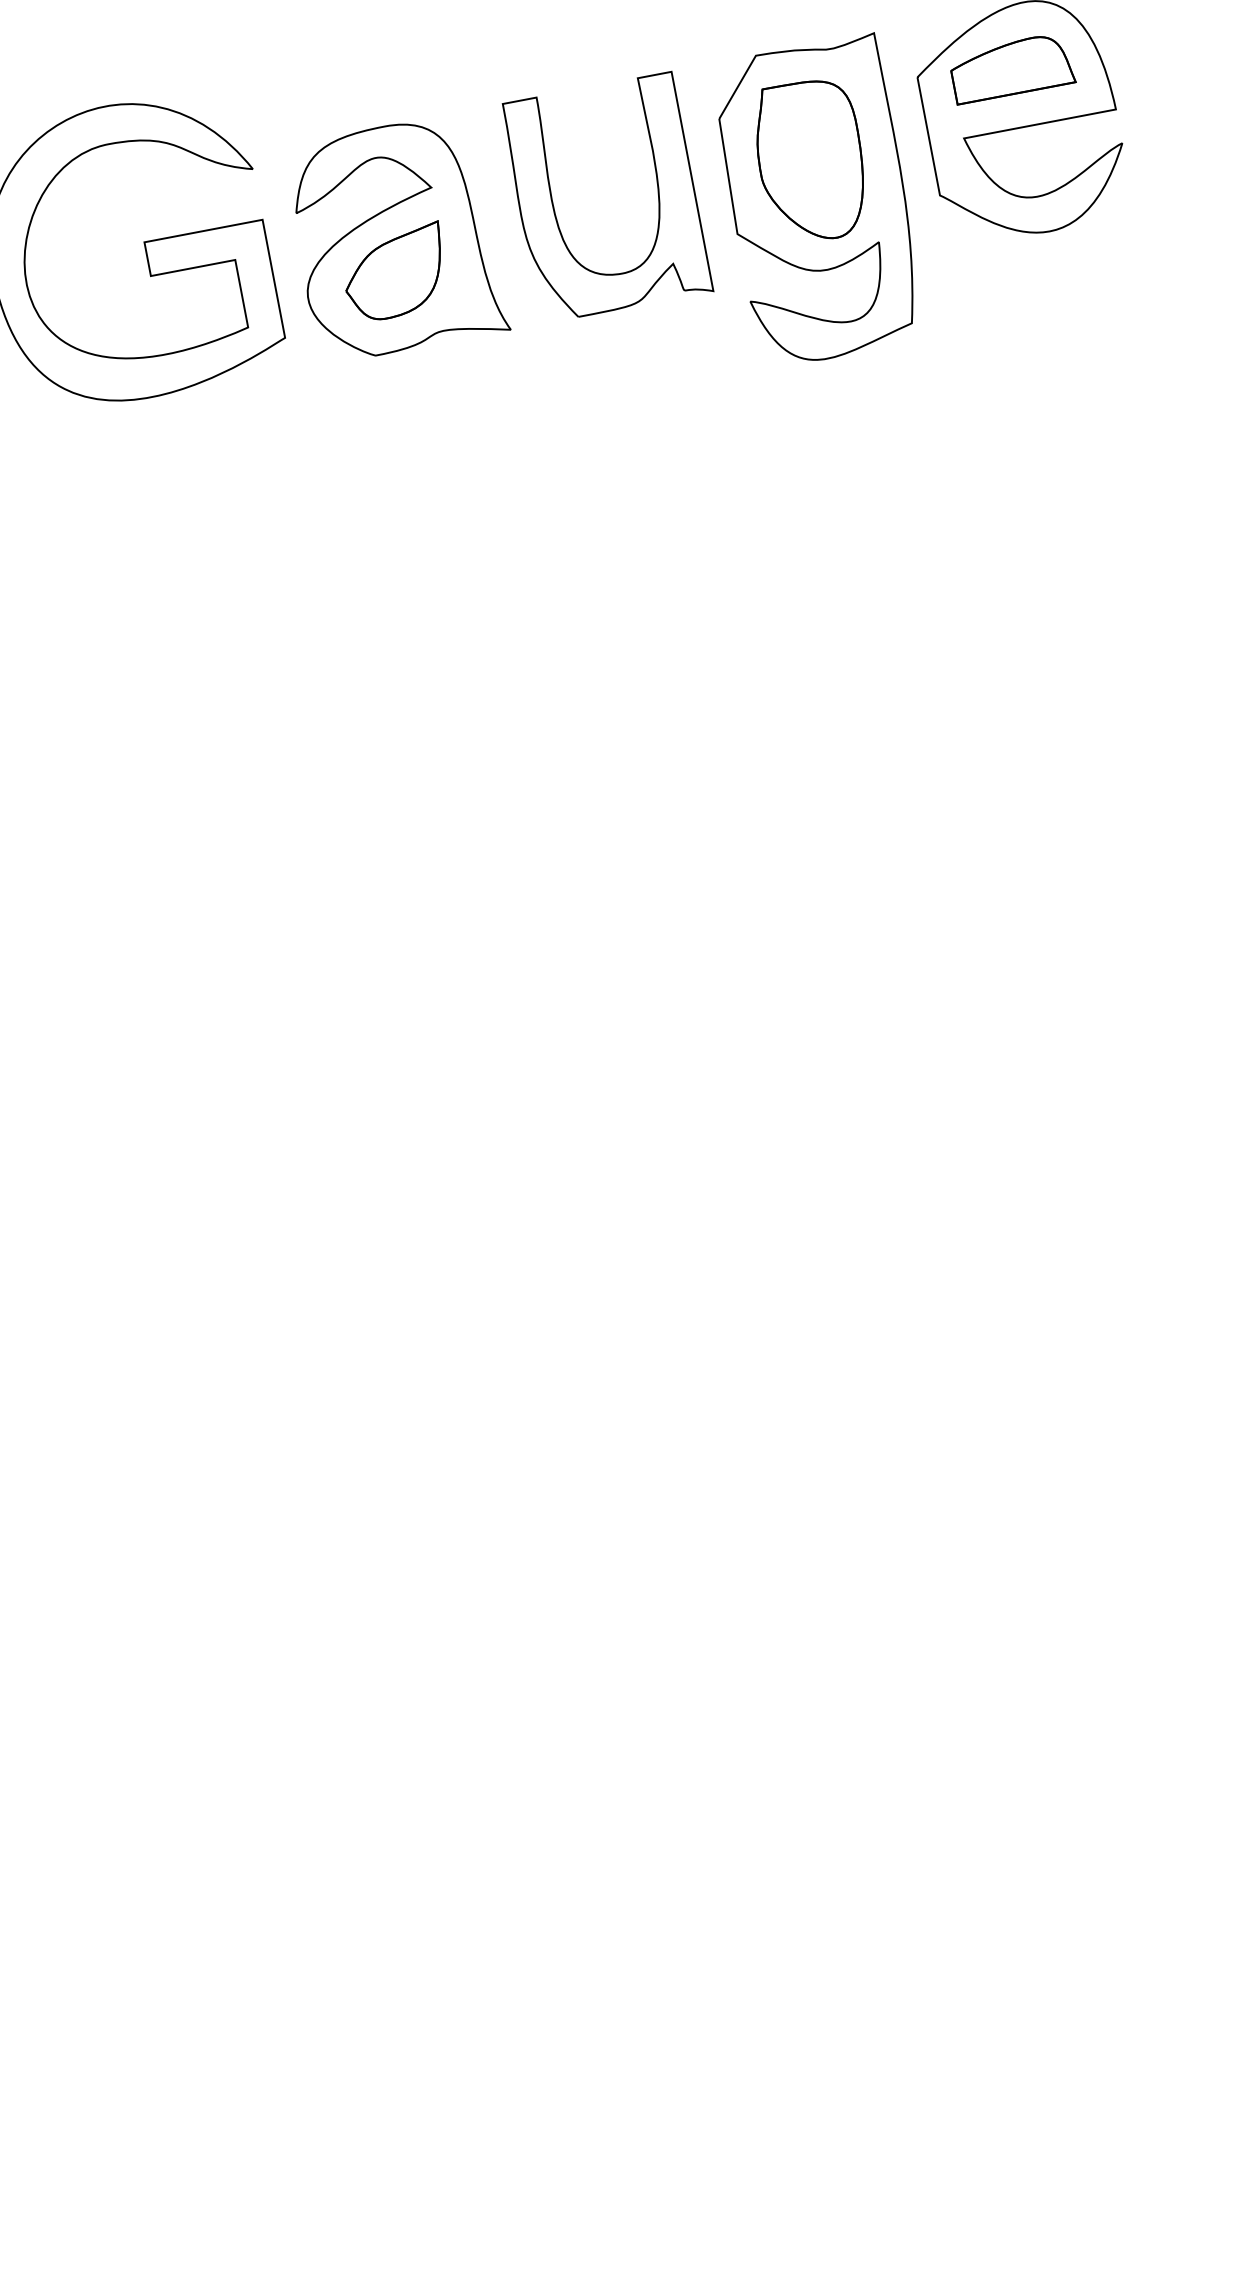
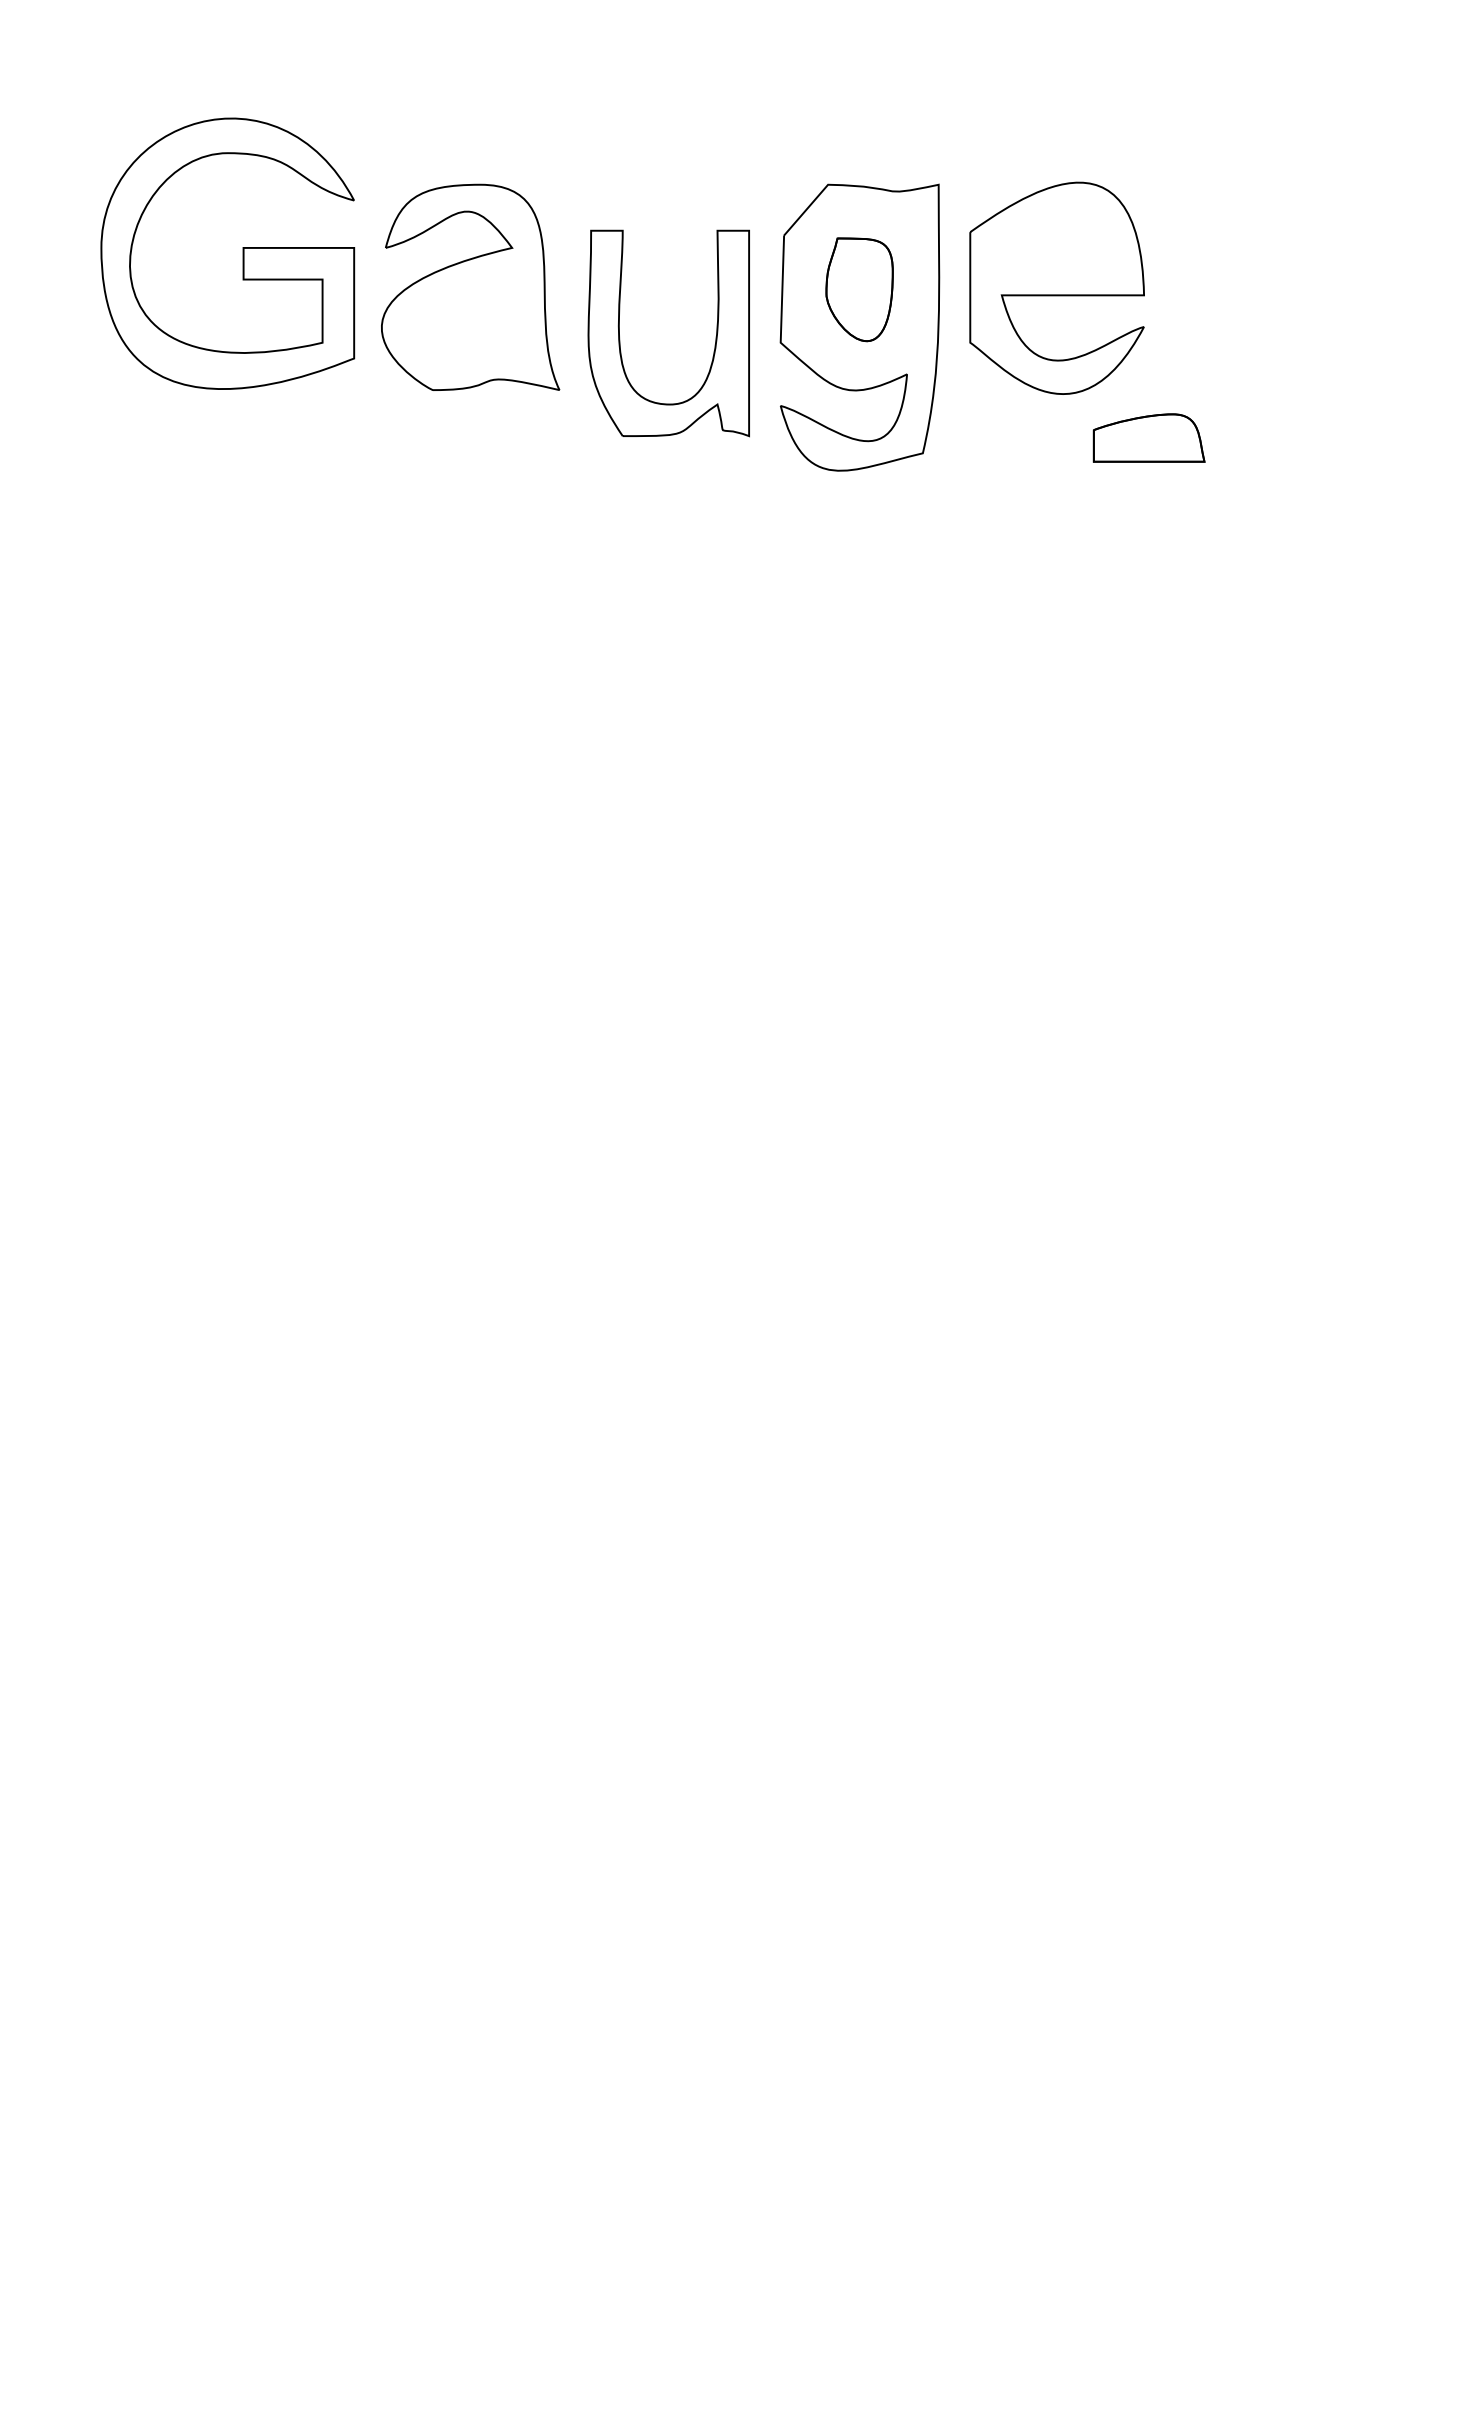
part: (1011, 67) -> (1148, 437), moved
part: (810, 161) -> (859, 289), size x0.7
part: (657, 191) -> (715, 336), moved
part: (394, 272) -> (464, 318), removed

